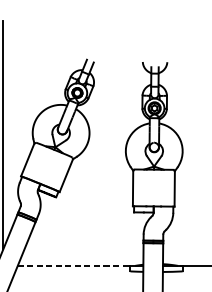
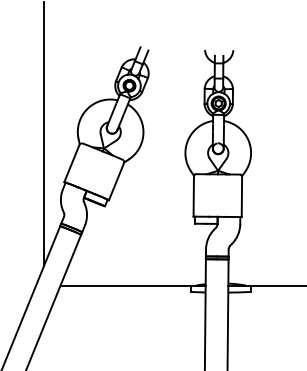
line: (74, 265) -> (126, 285), dashed -> solid

